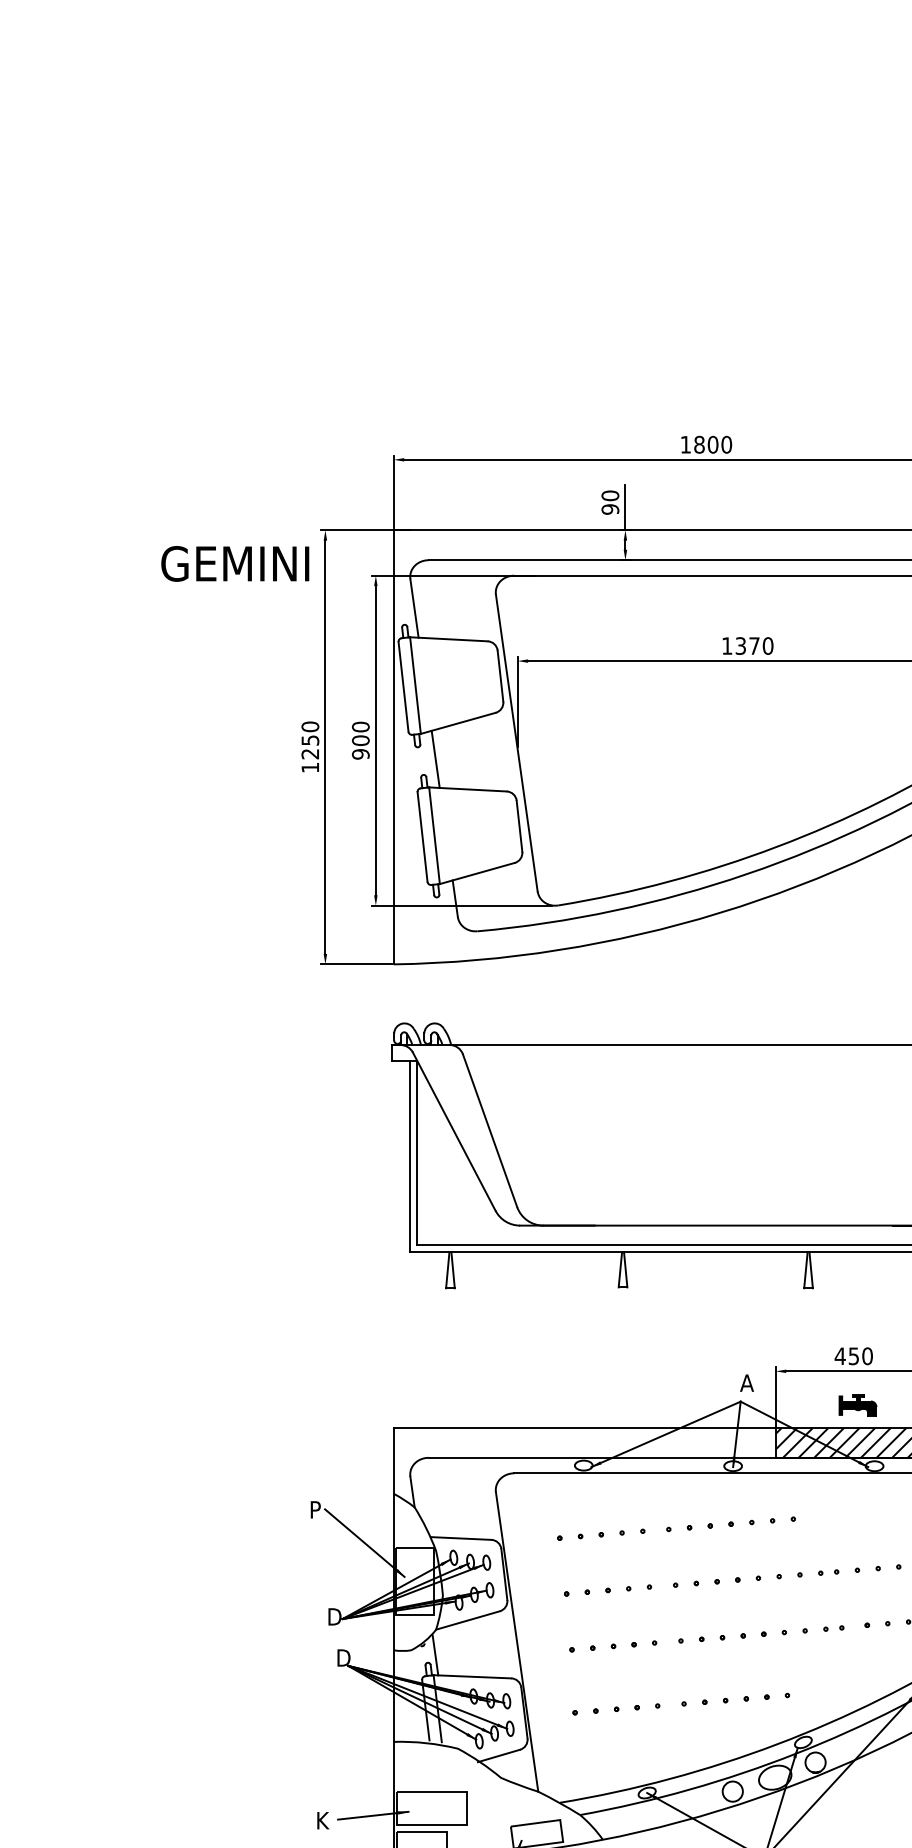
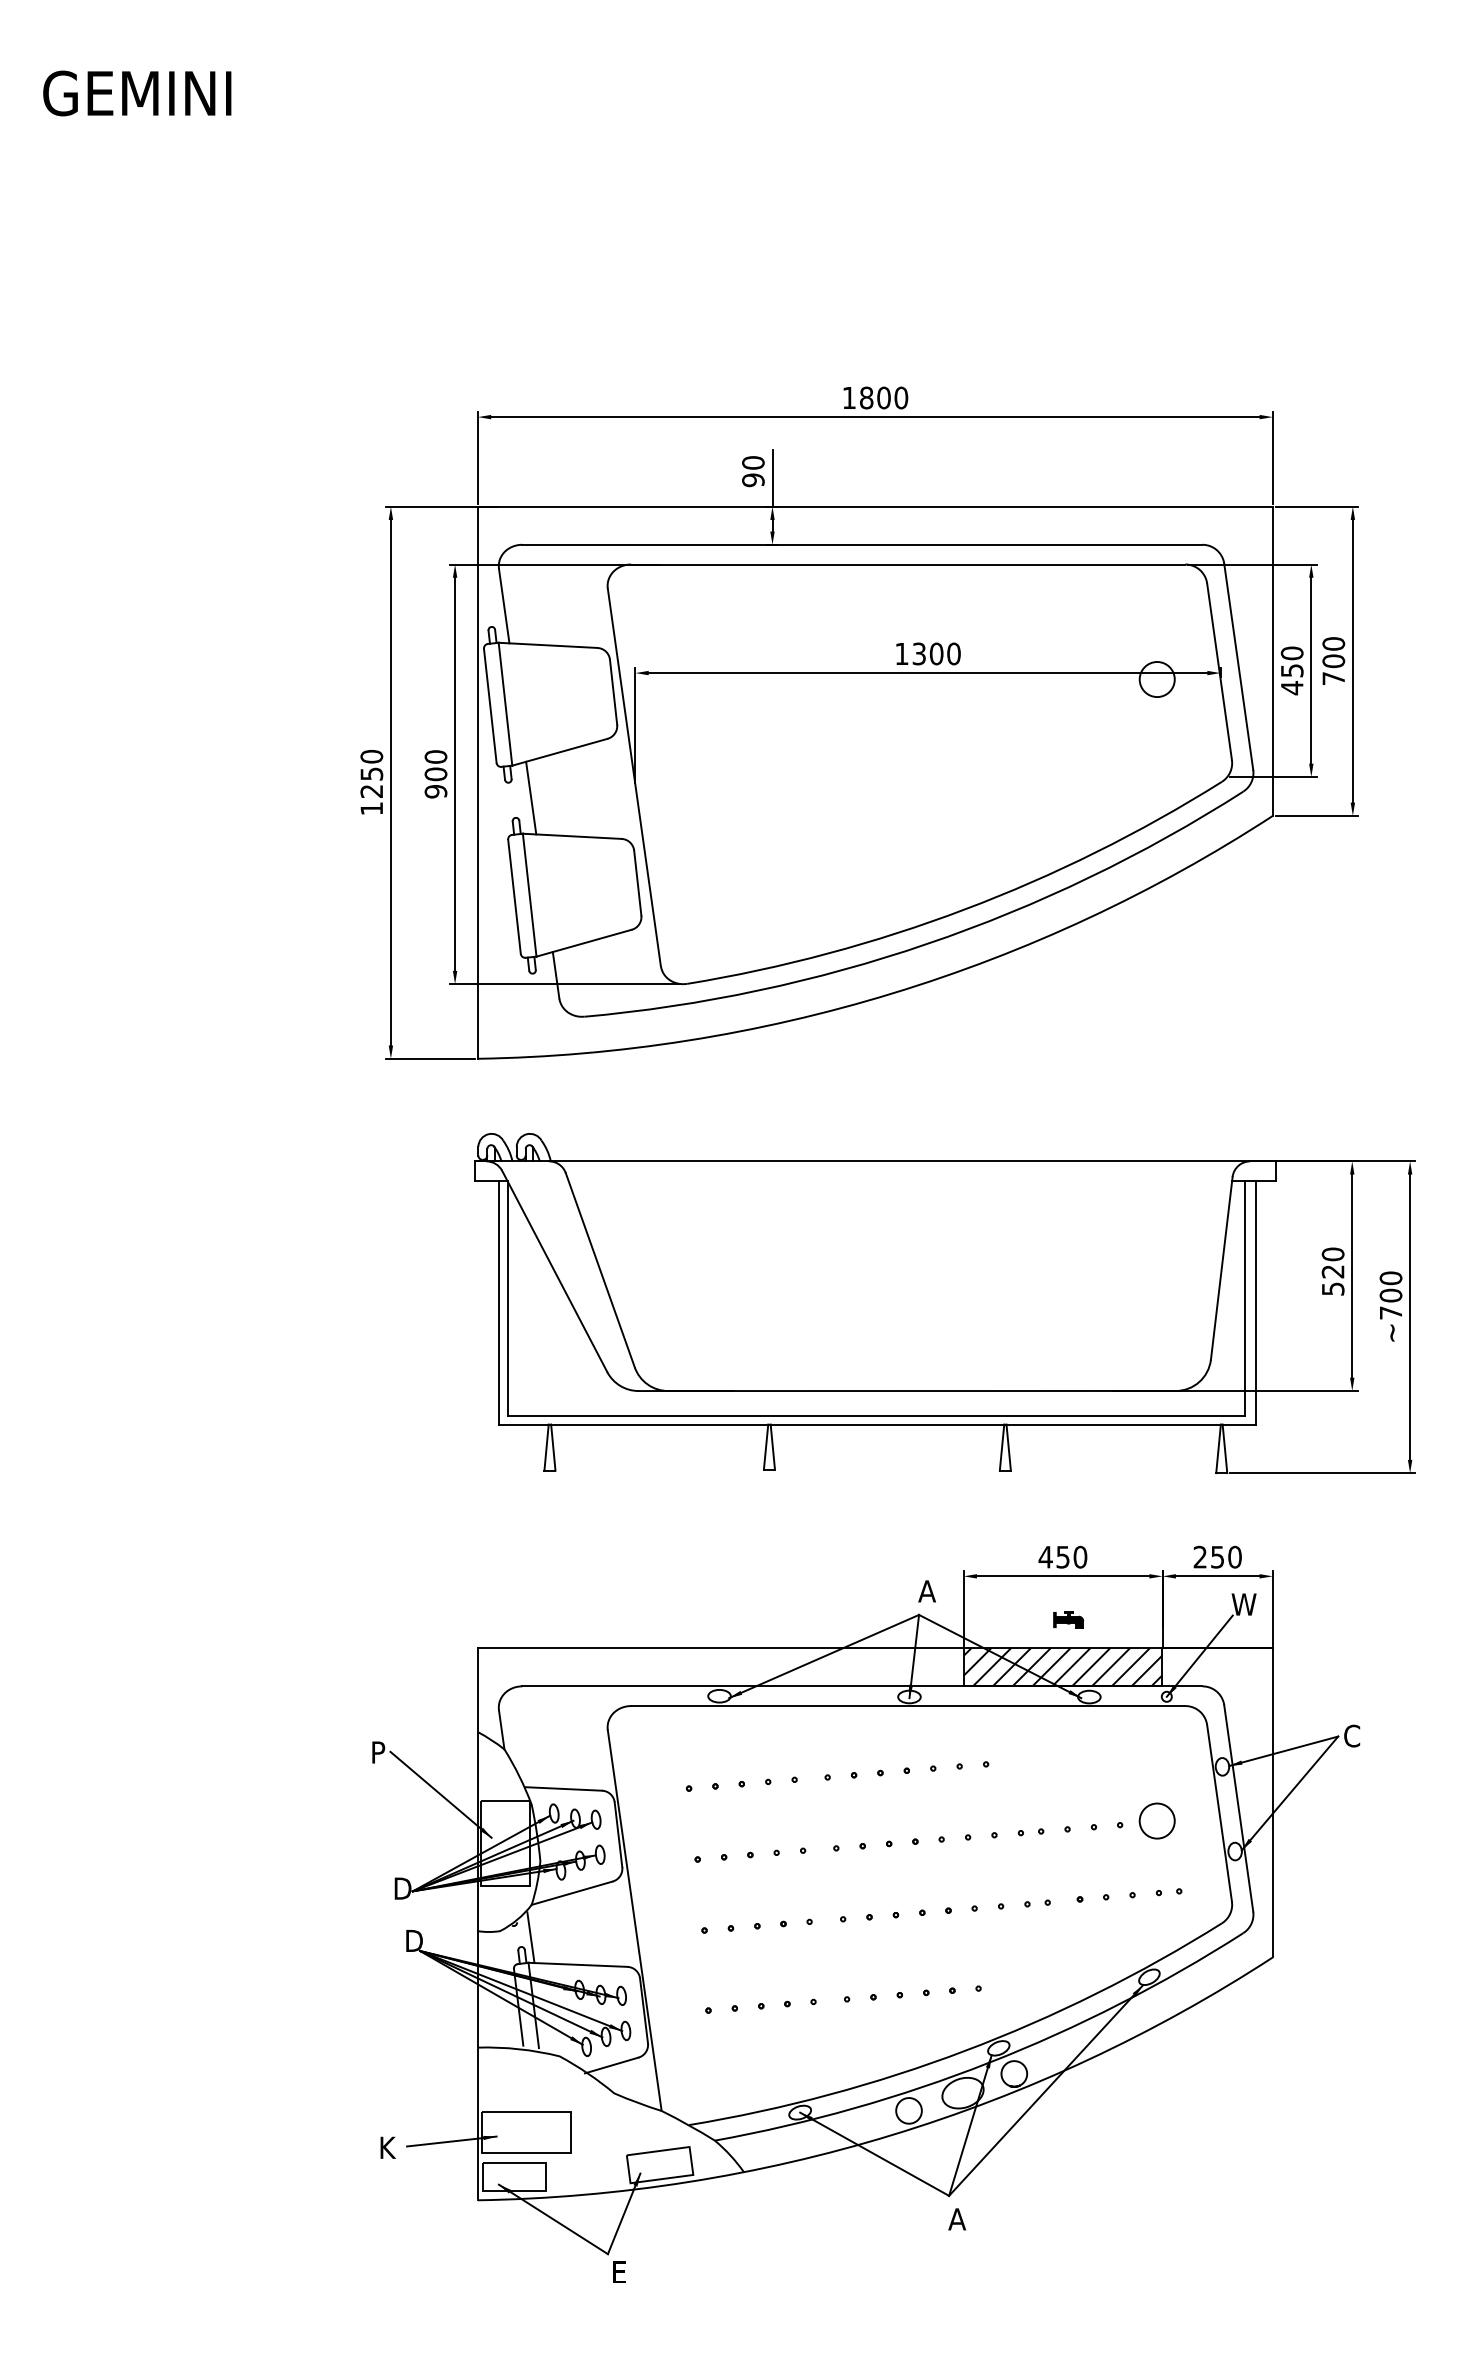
text: (235, 563) -> (137, 93), moved
text: (754, 645) -> (936, 653), 1370 -> 1300
part: (858, 1405) -> (1068, 1619), size x0.62

